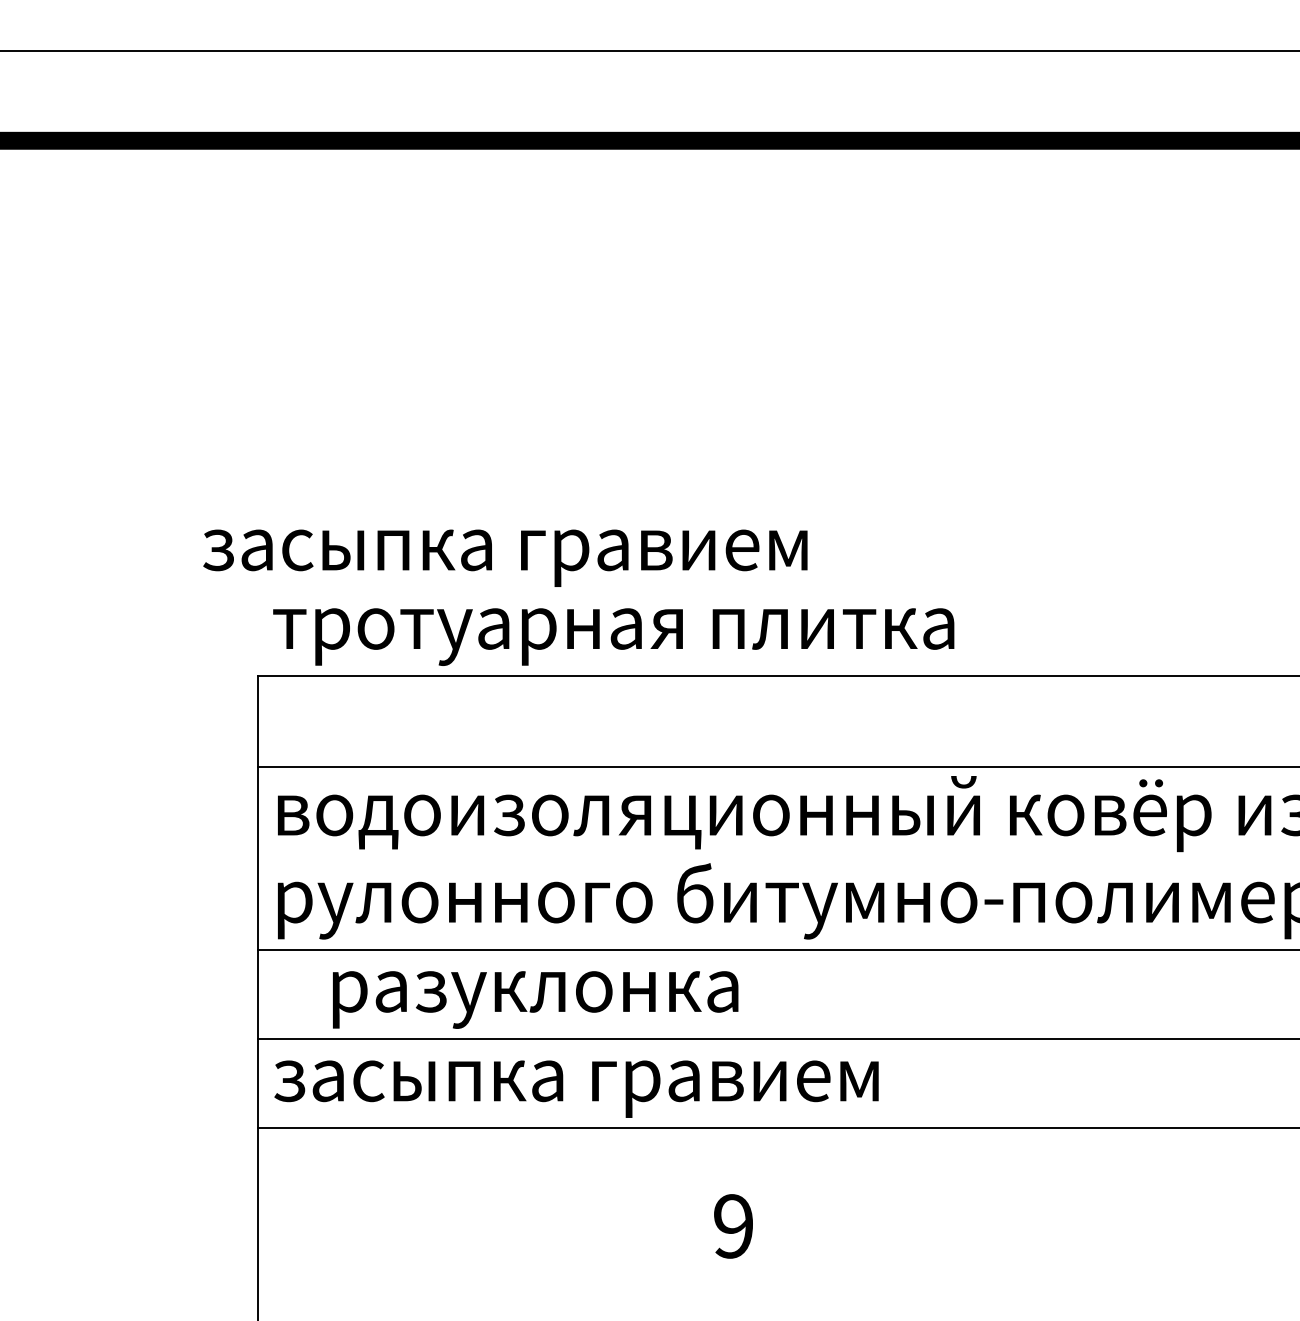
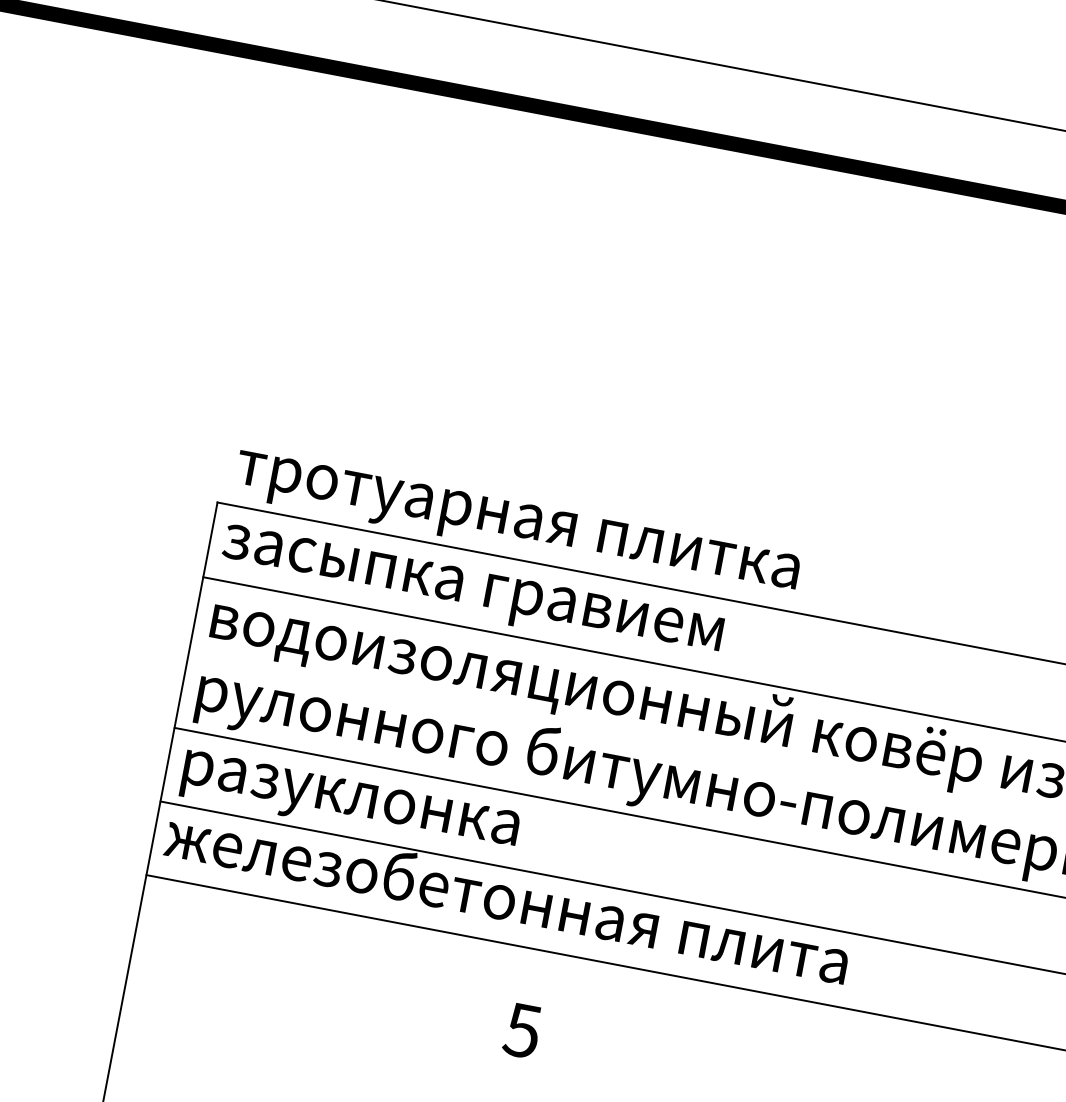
text: (505, 557) -> (472, 593), moved
text: (535, 999) -> (349, 803), moved
text: (685, 1079) -> (506, 902), засыпка гравием -> железобетонная плита
text: (732, 1226) -> (521, 1030), 9 -> 5

